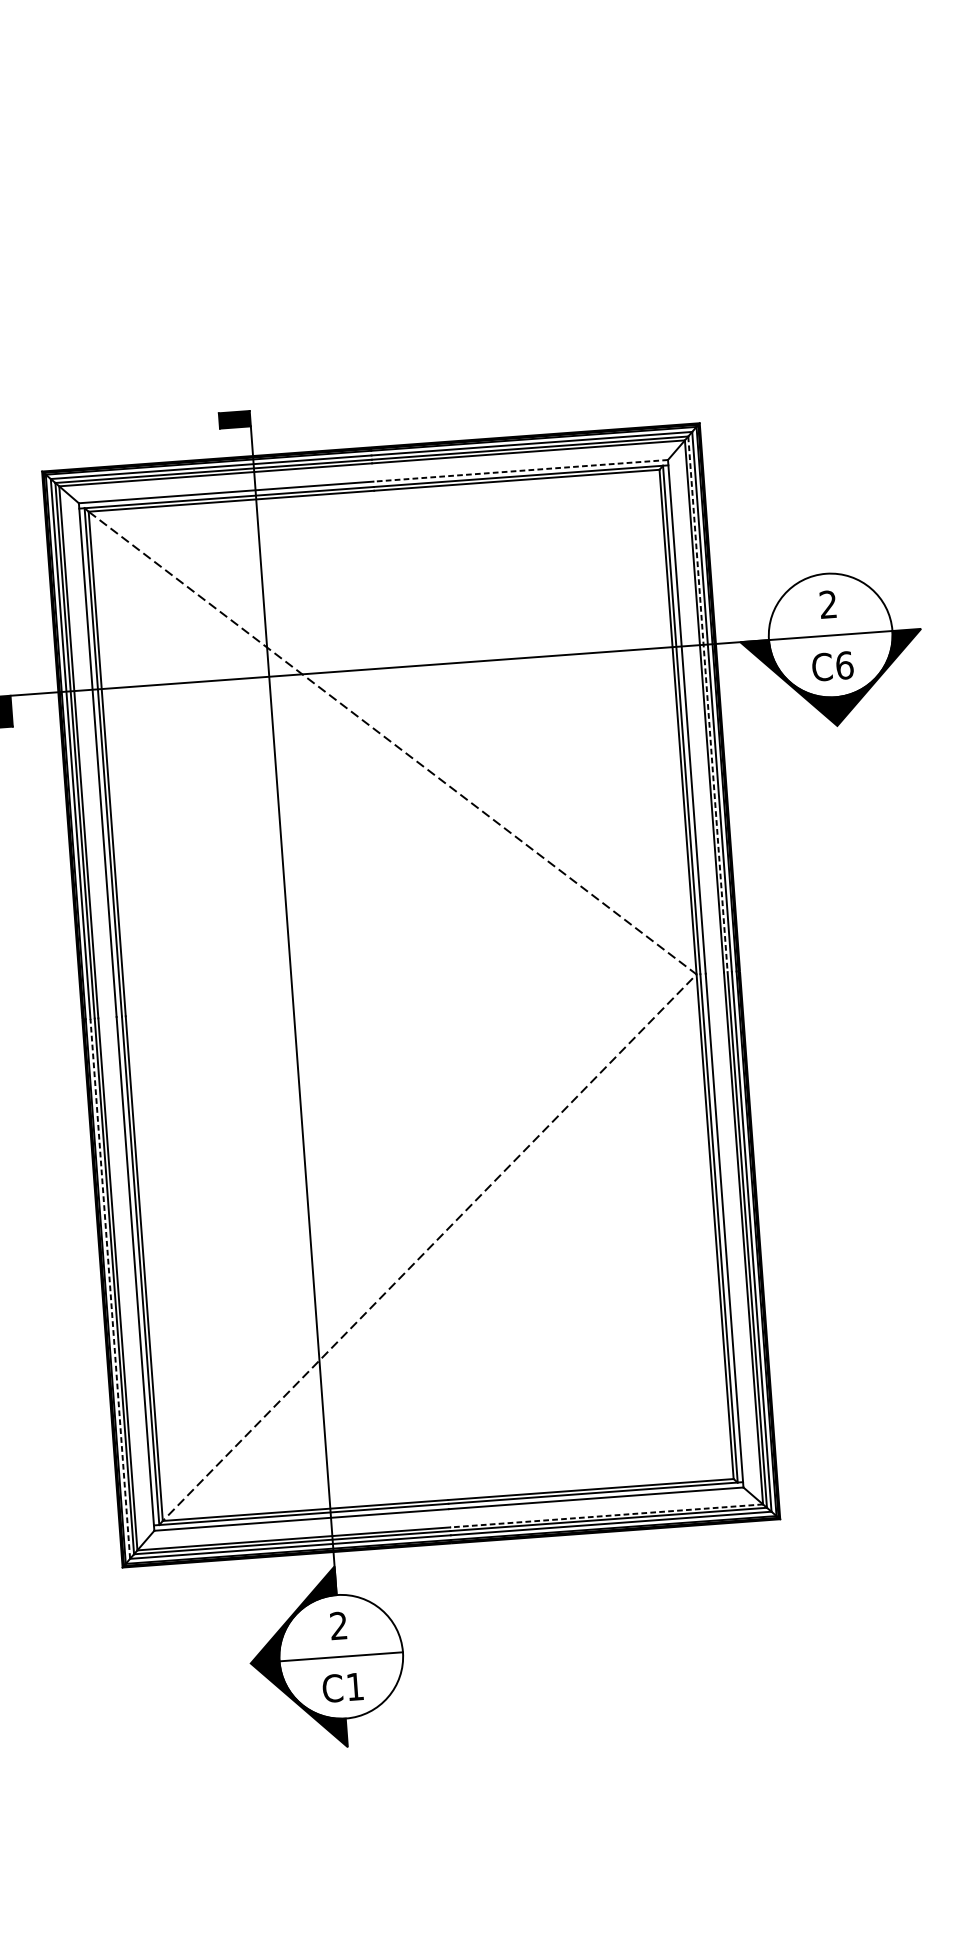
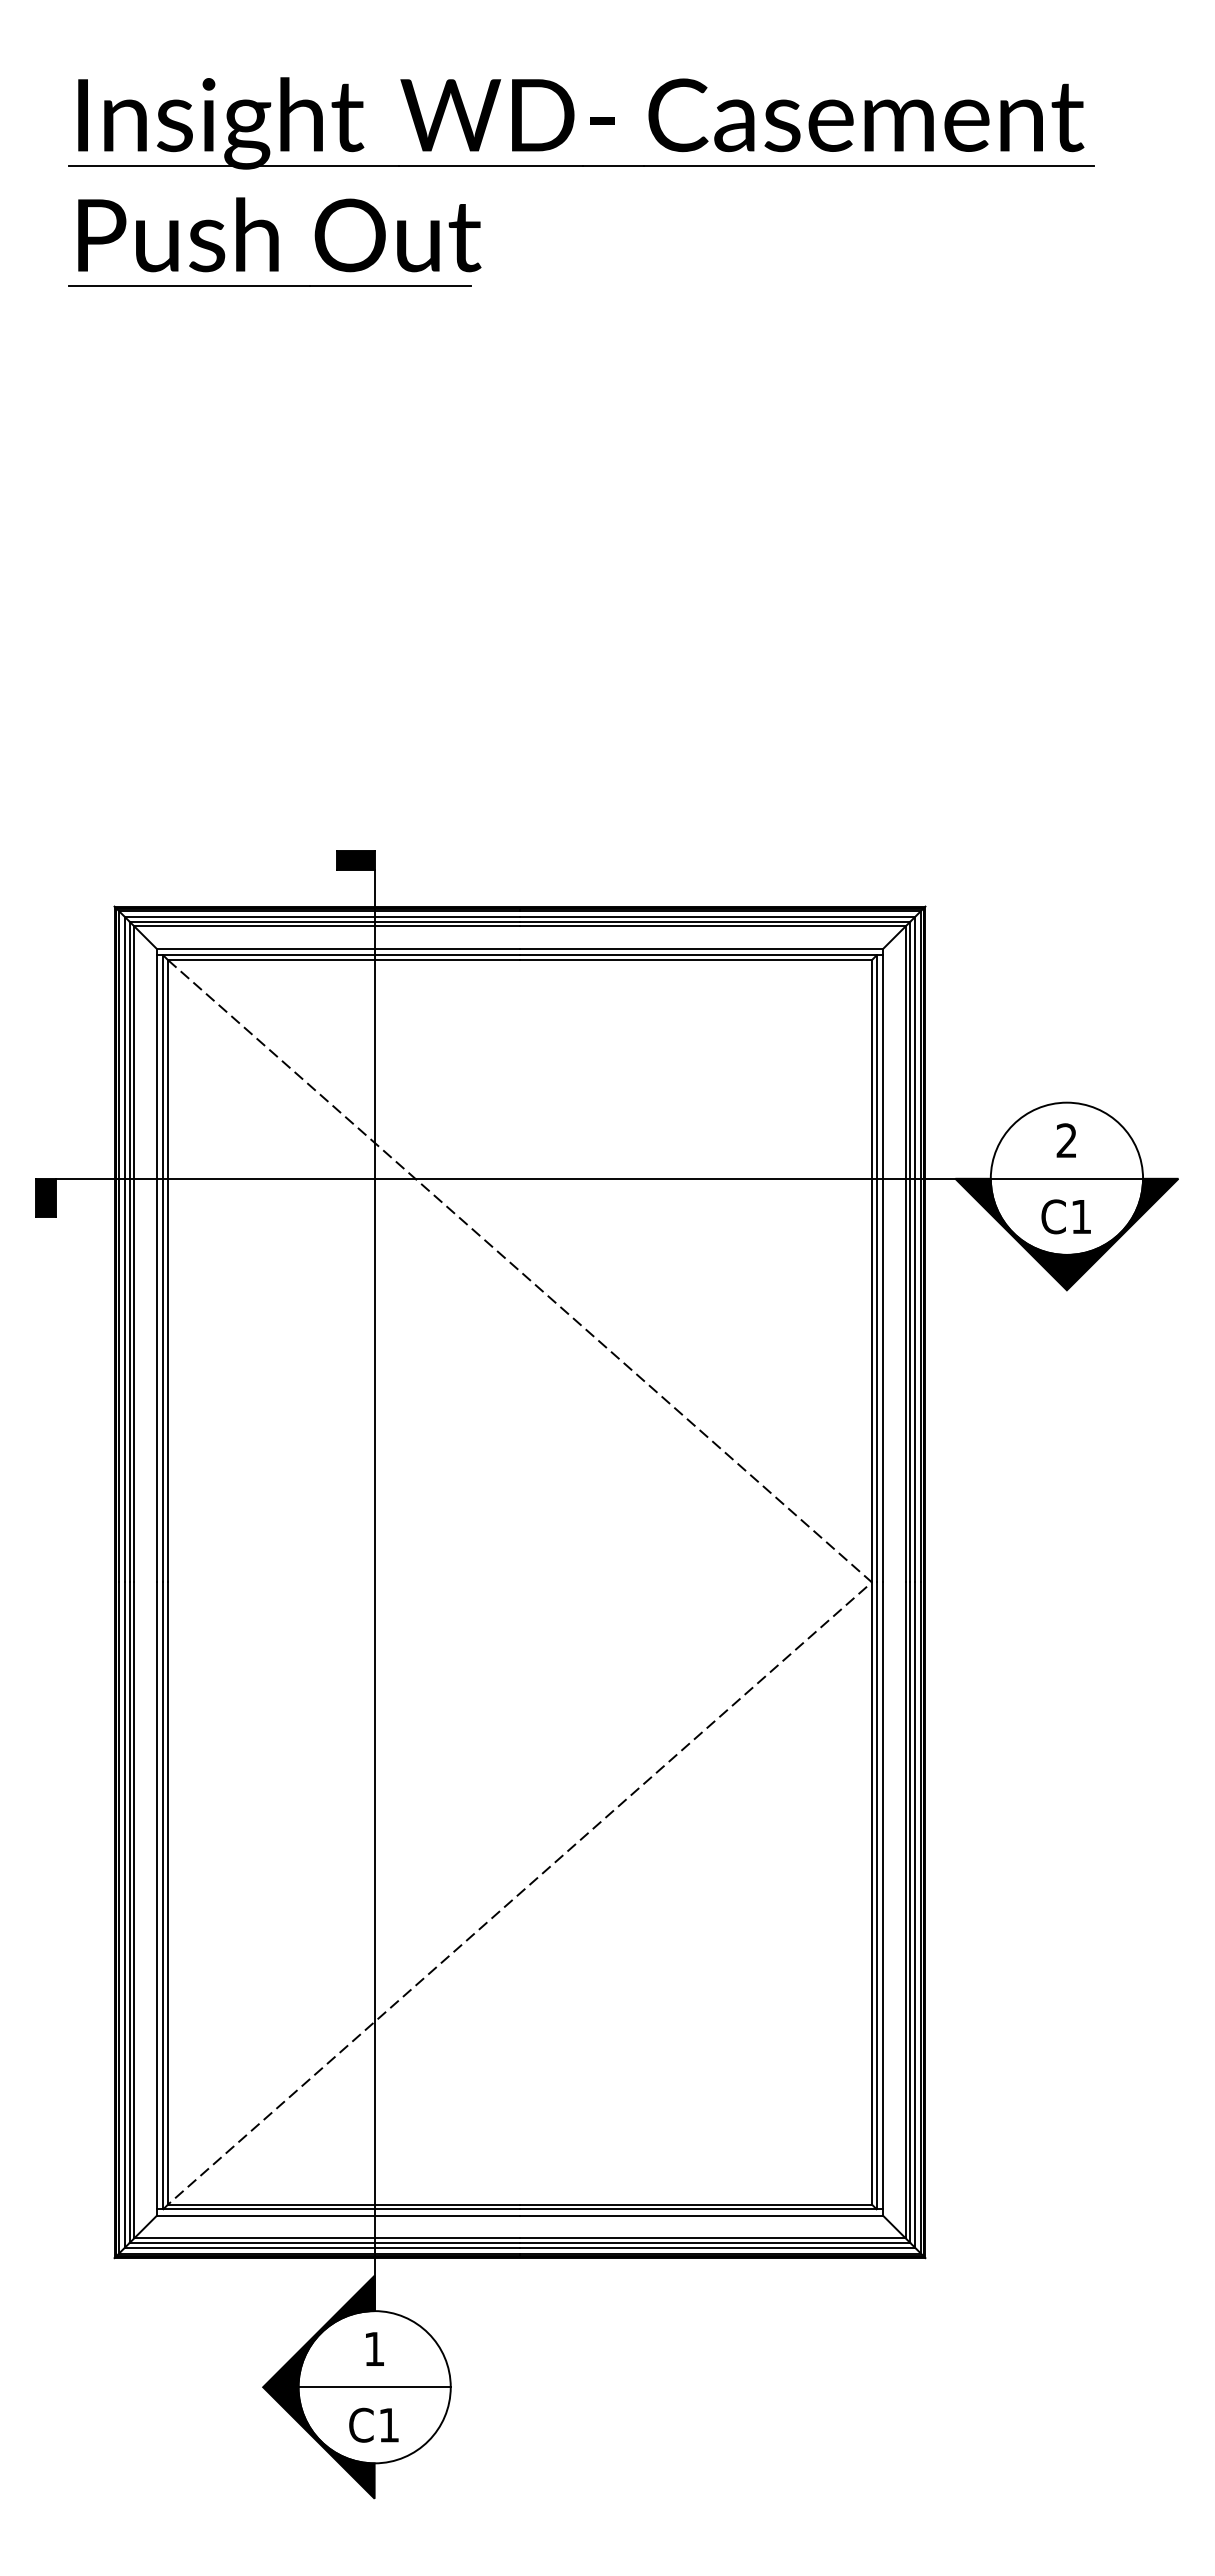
line: (520, 470) -> (701, 948), dashed -> solid
text: (844, 665) -> (1081, 1216), C6 -> C1
line: (708, 704) -> (910, 1252), dashed -> solid
line: (110, 1289) -> (124, 1915), dashed -> solid
line: (606, 1516) -> (712, 2238), dashed -> solid
text: (338, 1625) -> (373, 2348), 2 -> 1

